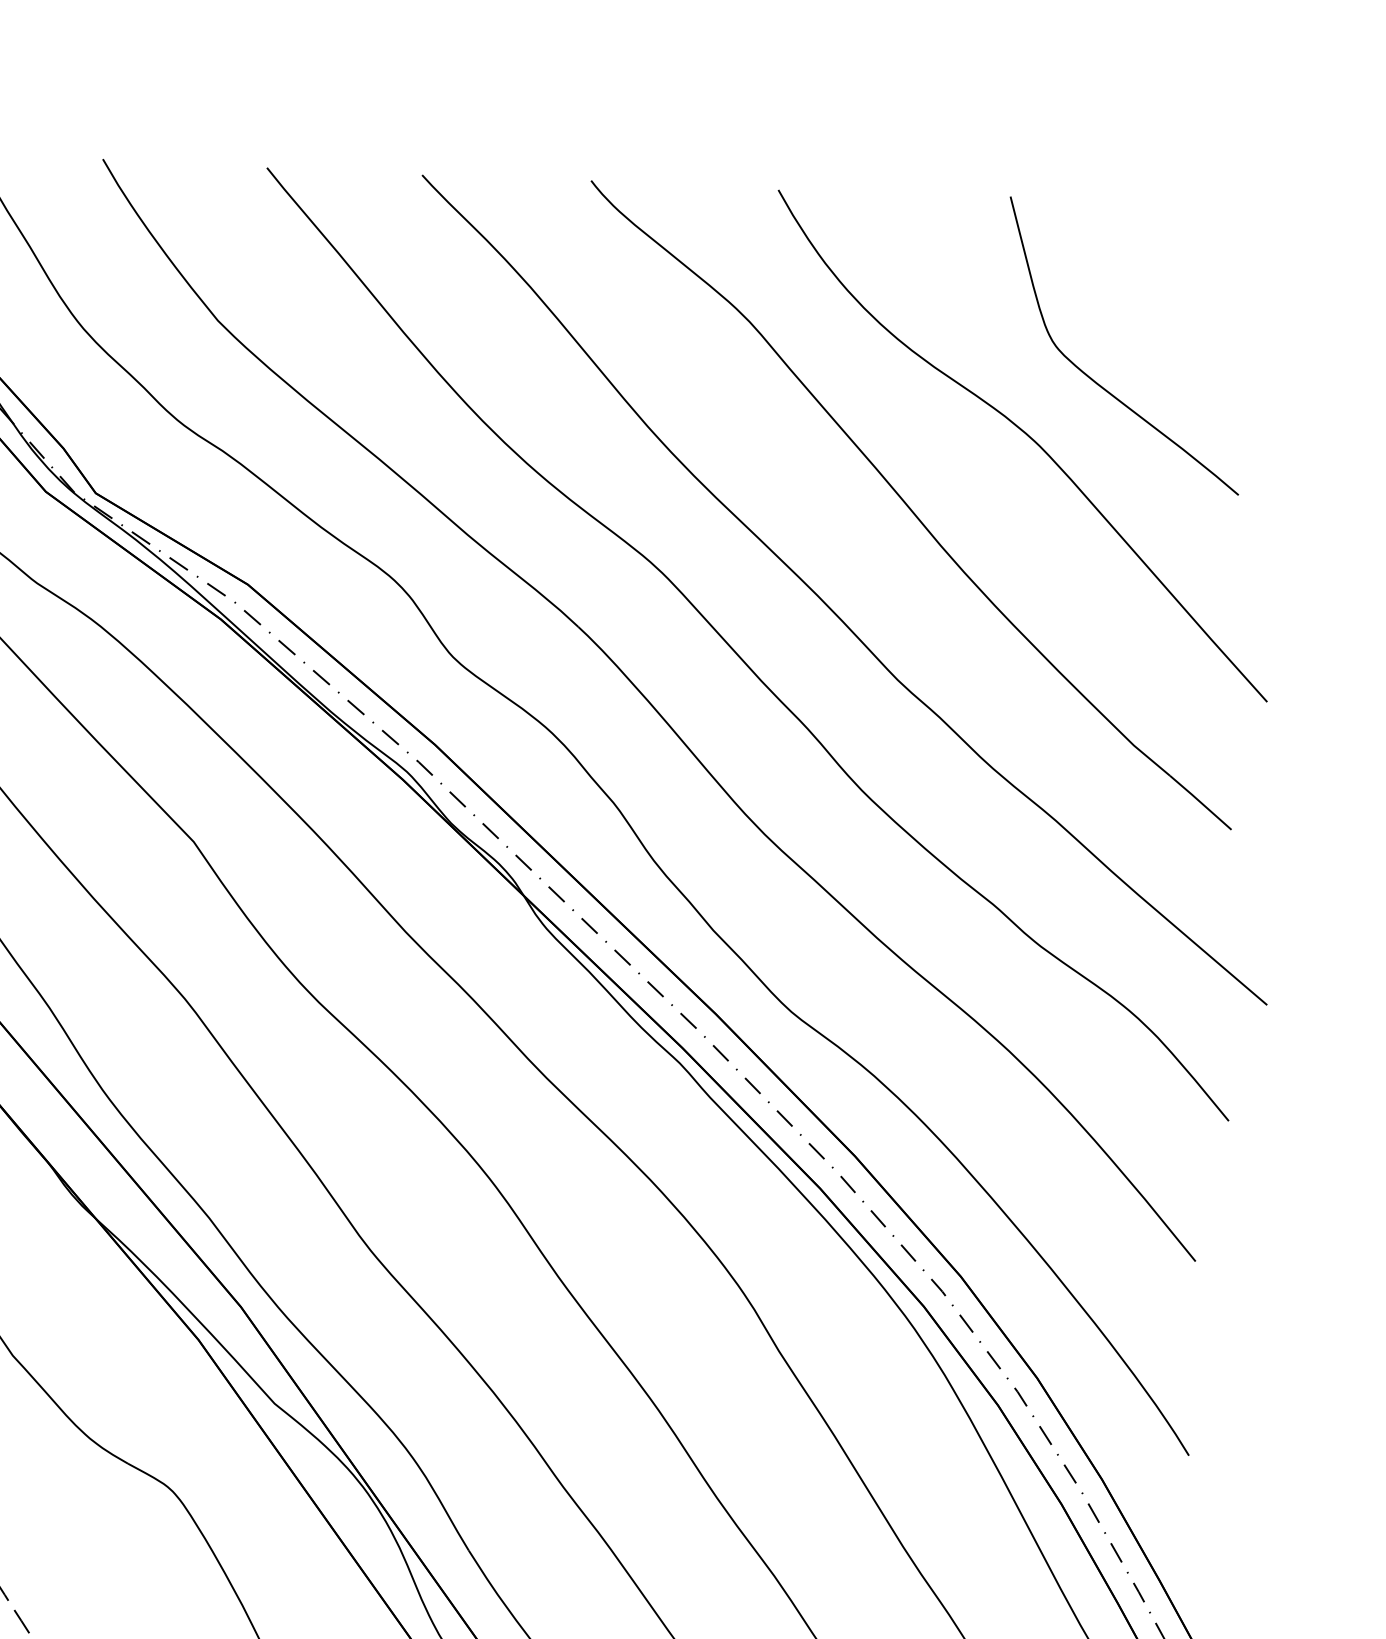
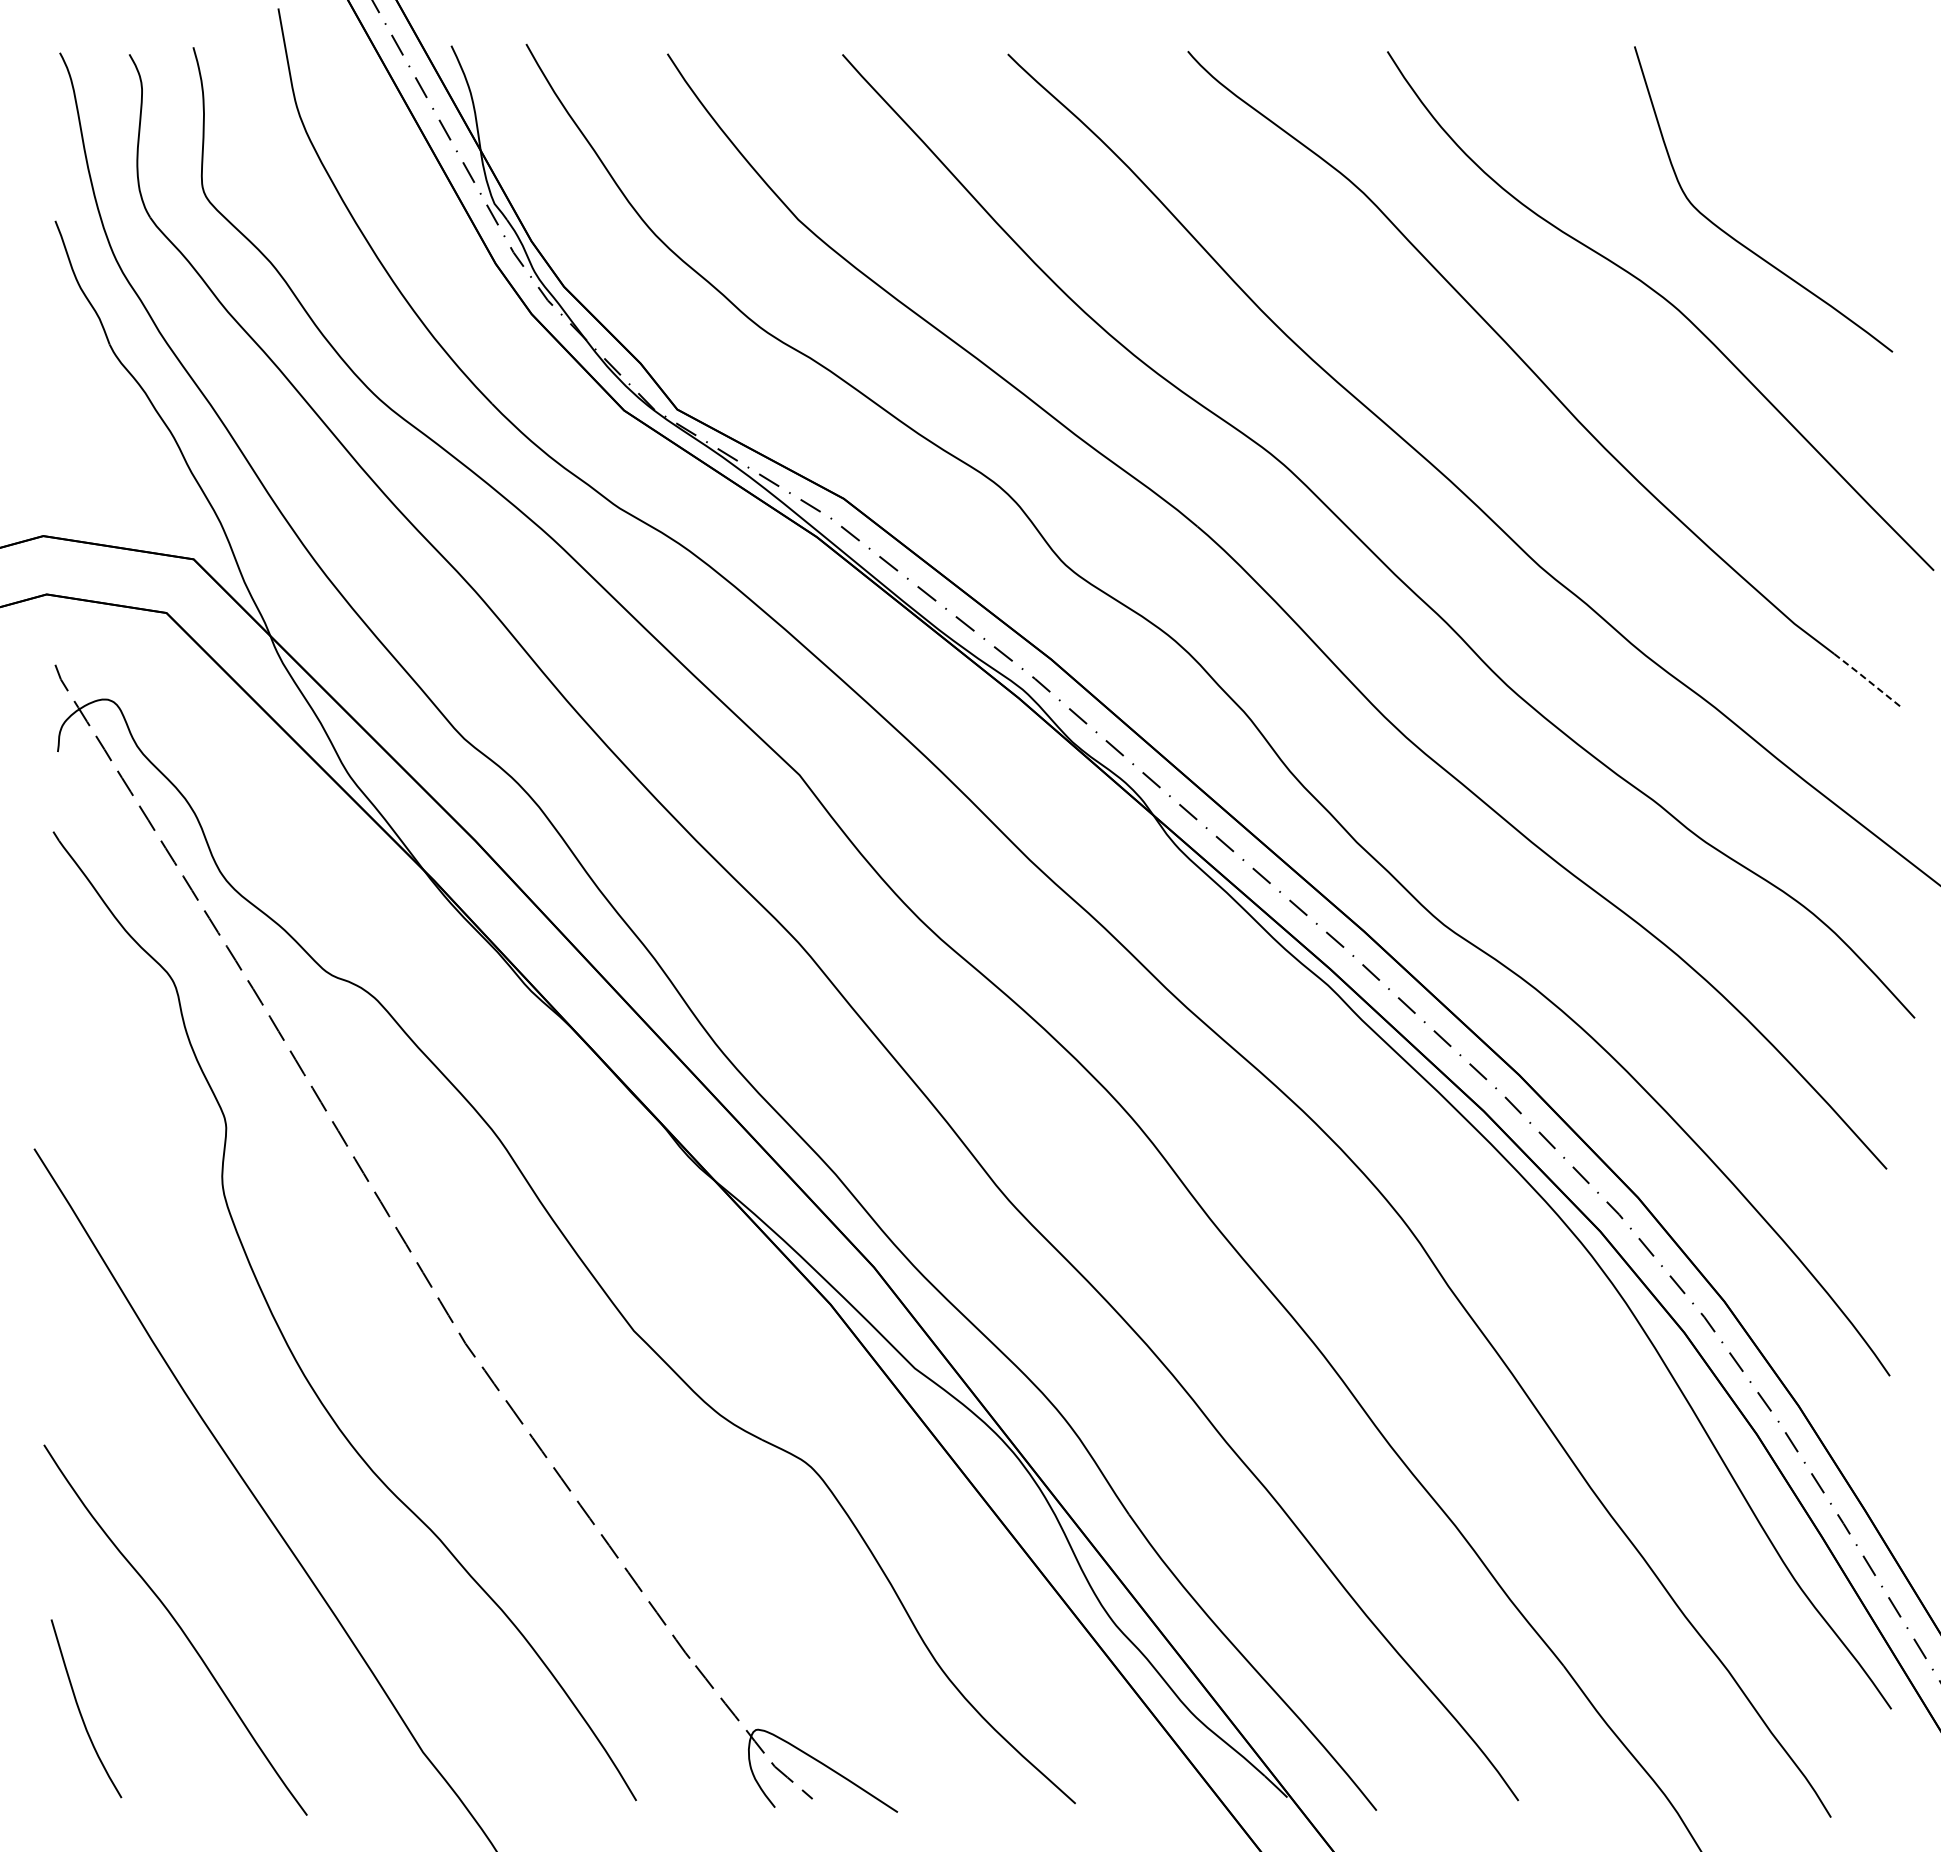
line: (1200, 803) -> (1868, 681), solid -> dashed

